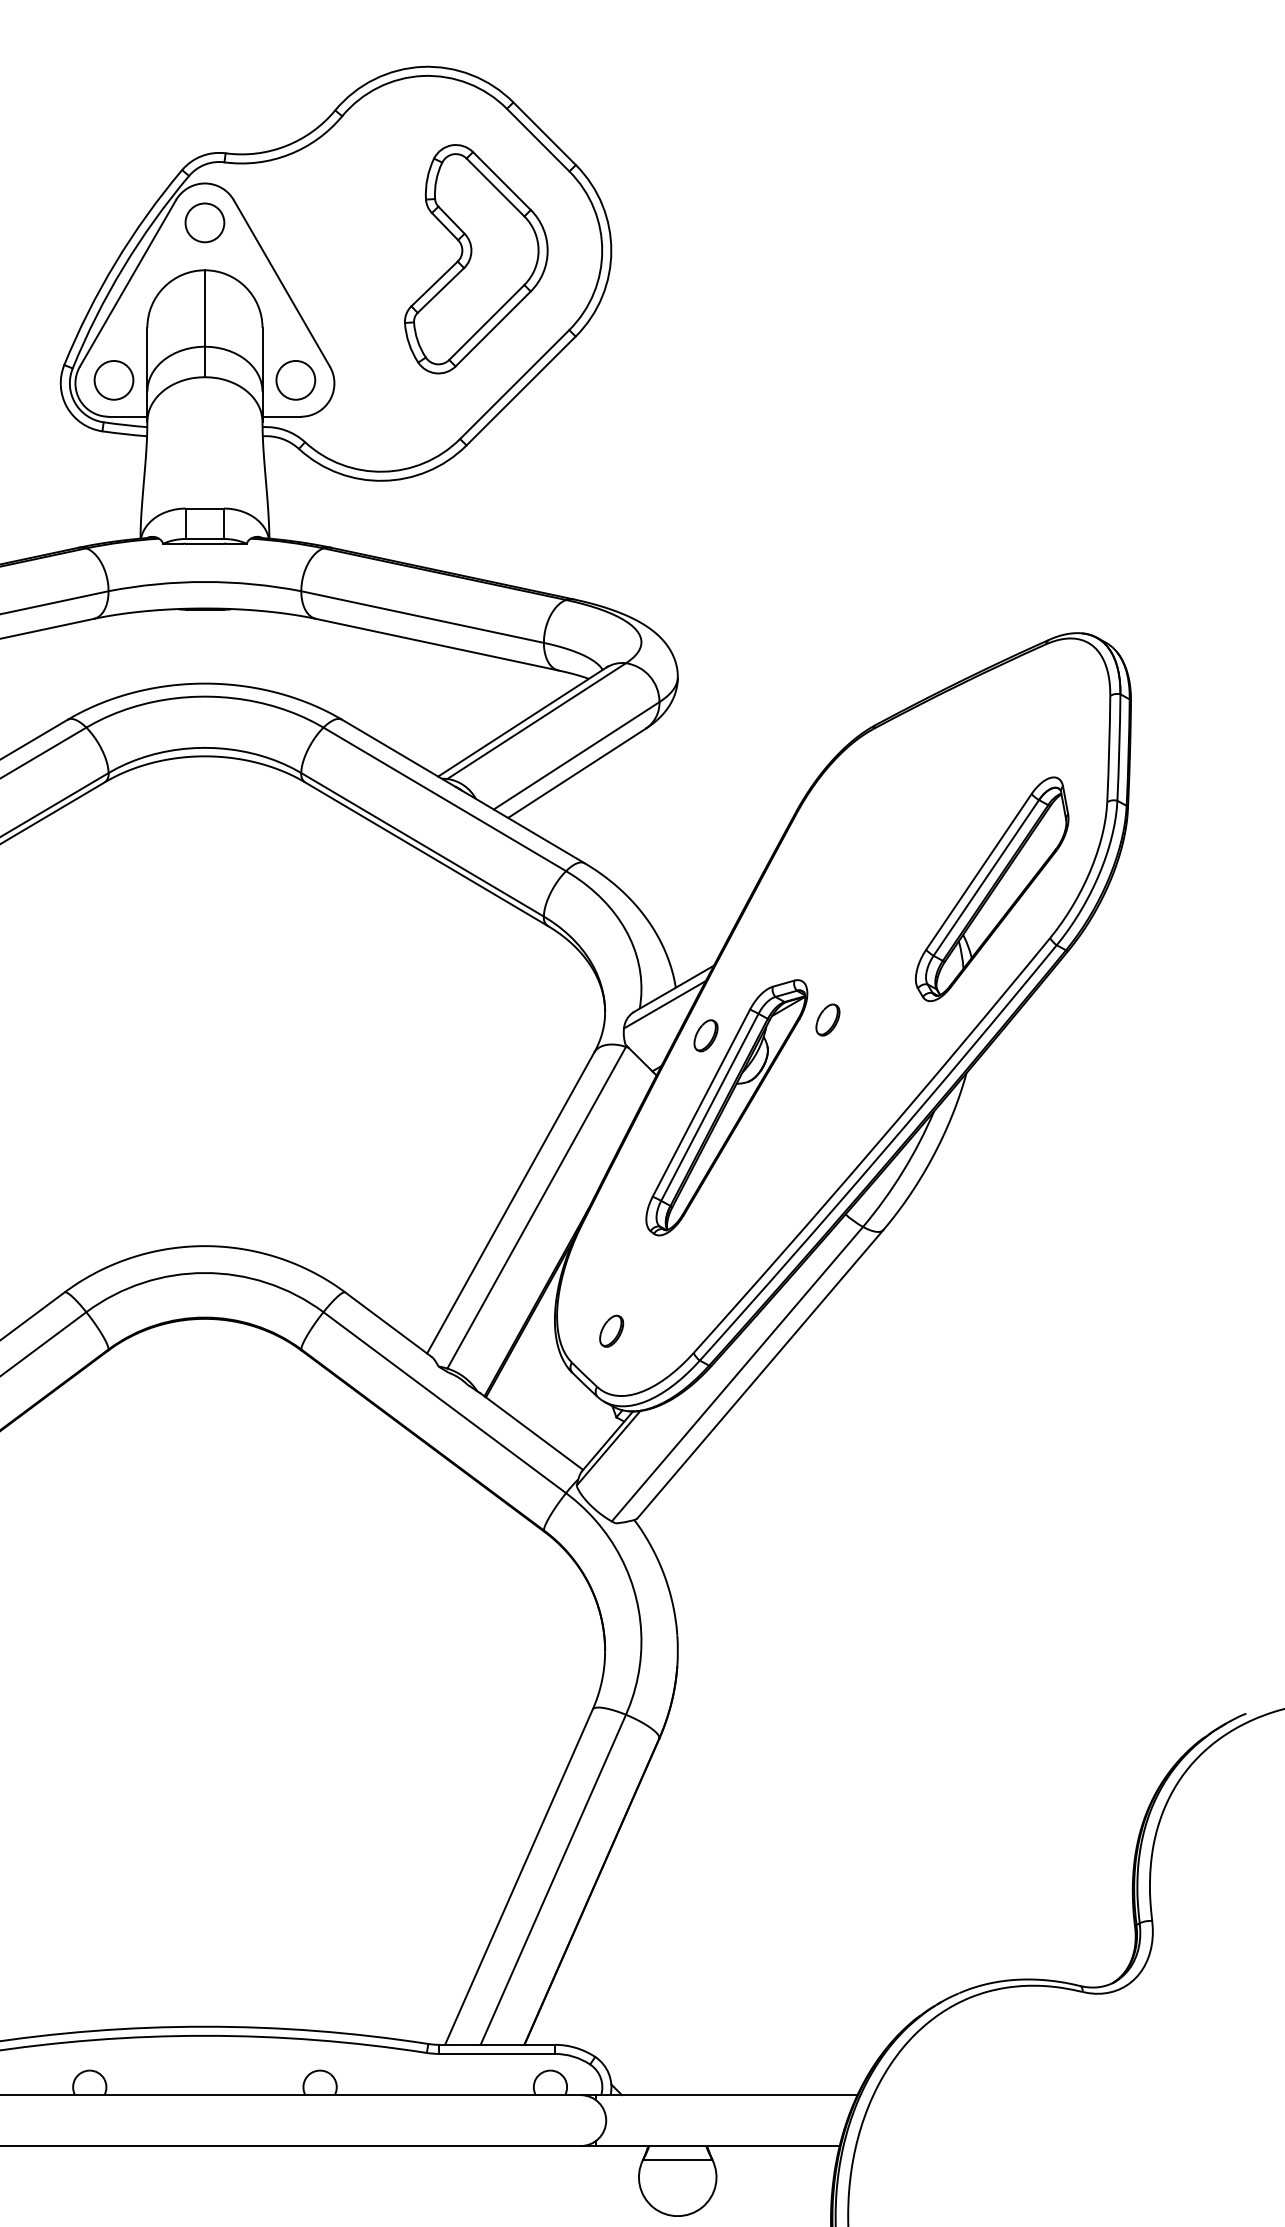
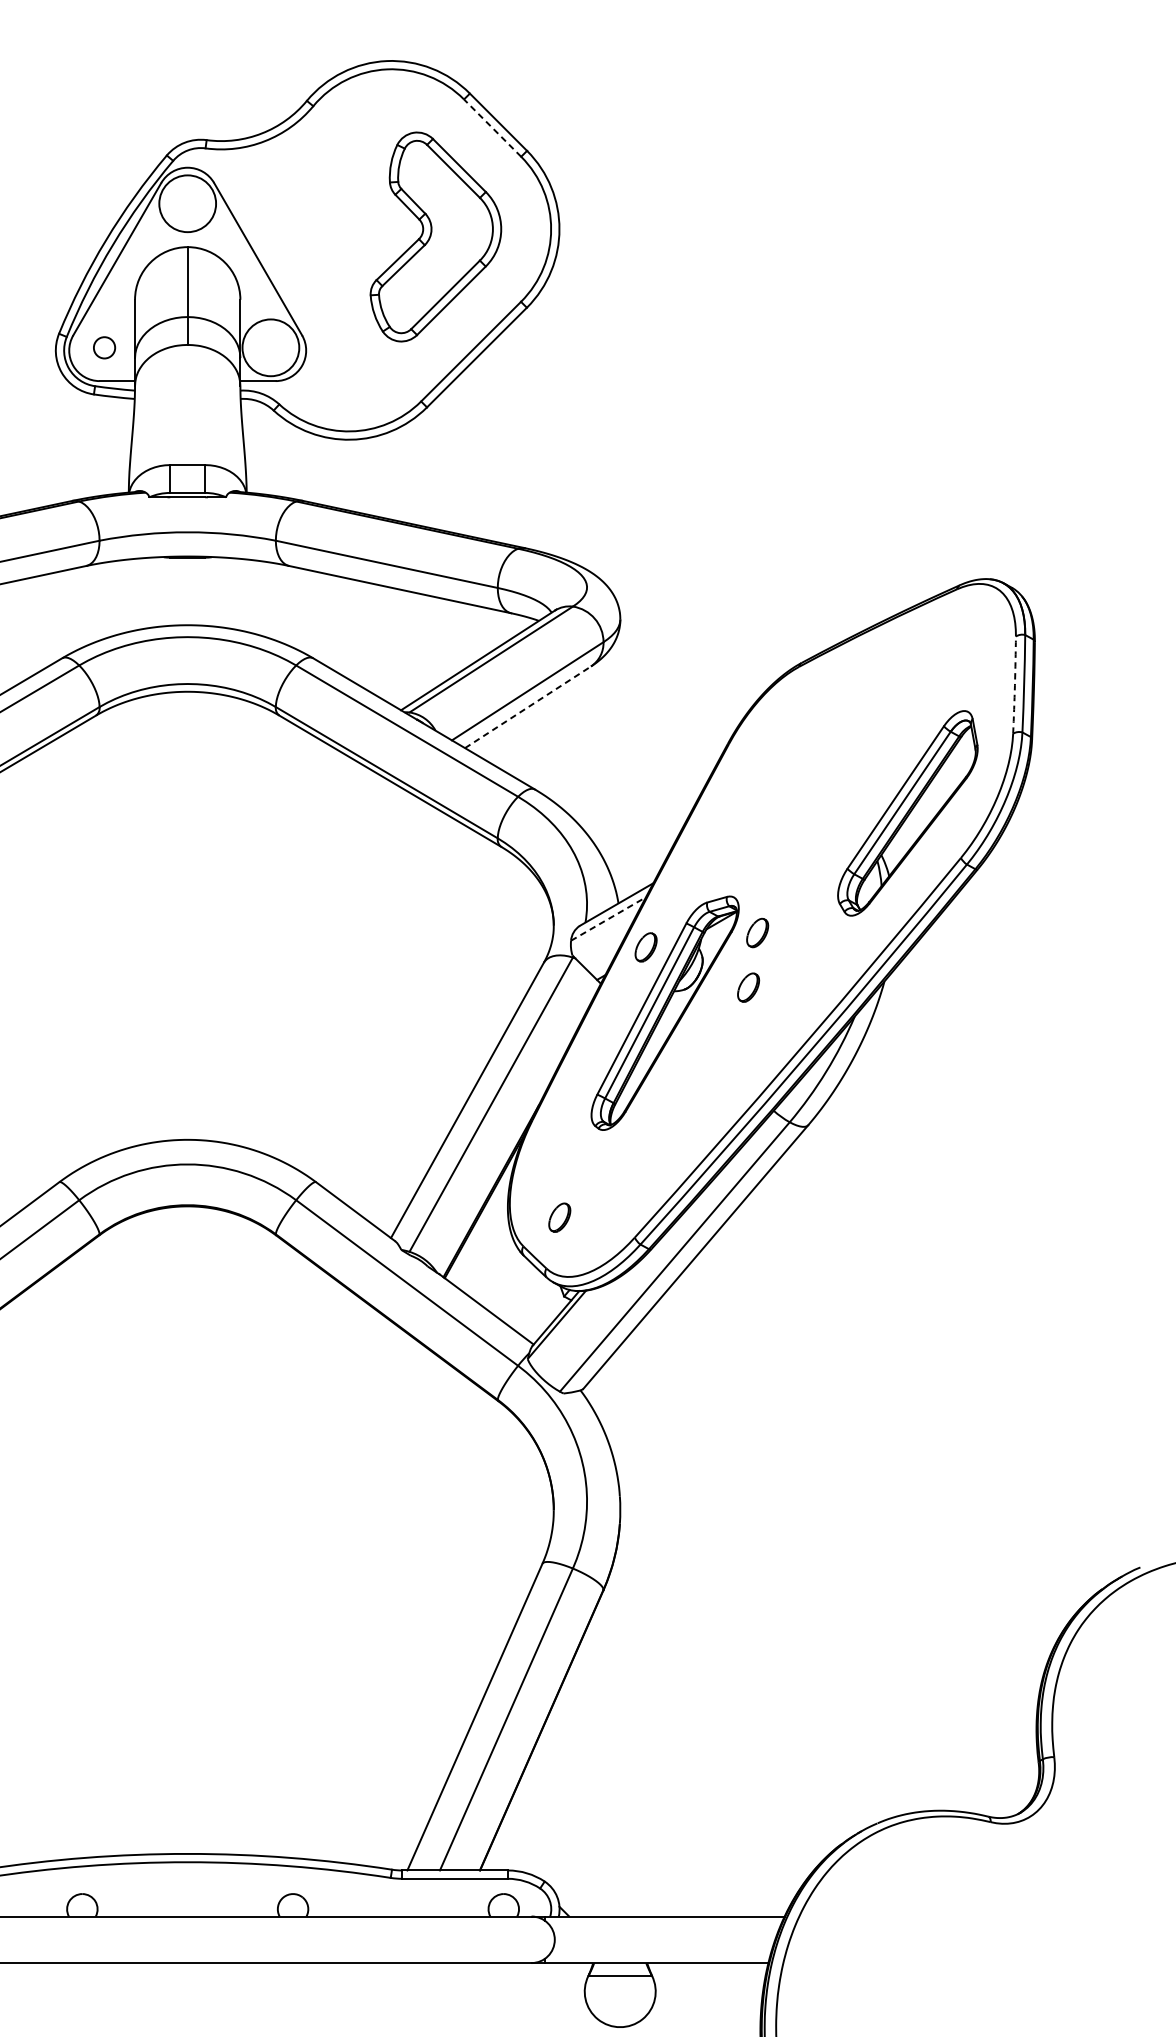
line: (537, 139) -> (491, 127), solid -> dashed
circle: (204, 222) -> (187, 203), size x1.6
circle: (113, 379) -> (104, 347), size x0.6
circle: (295, 379) -> (270, 347), size x1.6
arc: (1109, 749) -> (1015, 685), solid -> dashed
line: (577, 773) -> (528, 707), solid -> dashed
line: (665, 1004) -> (609, 918), solid -> dashed
part: (817, 1079) -> (748, 987), added

